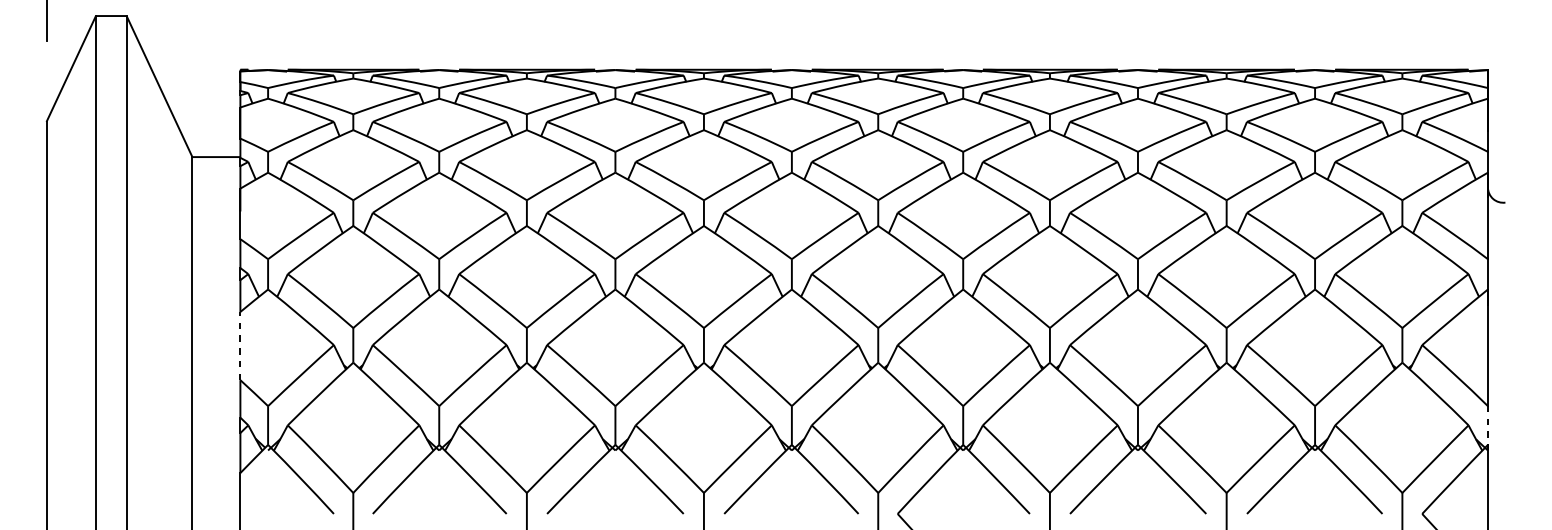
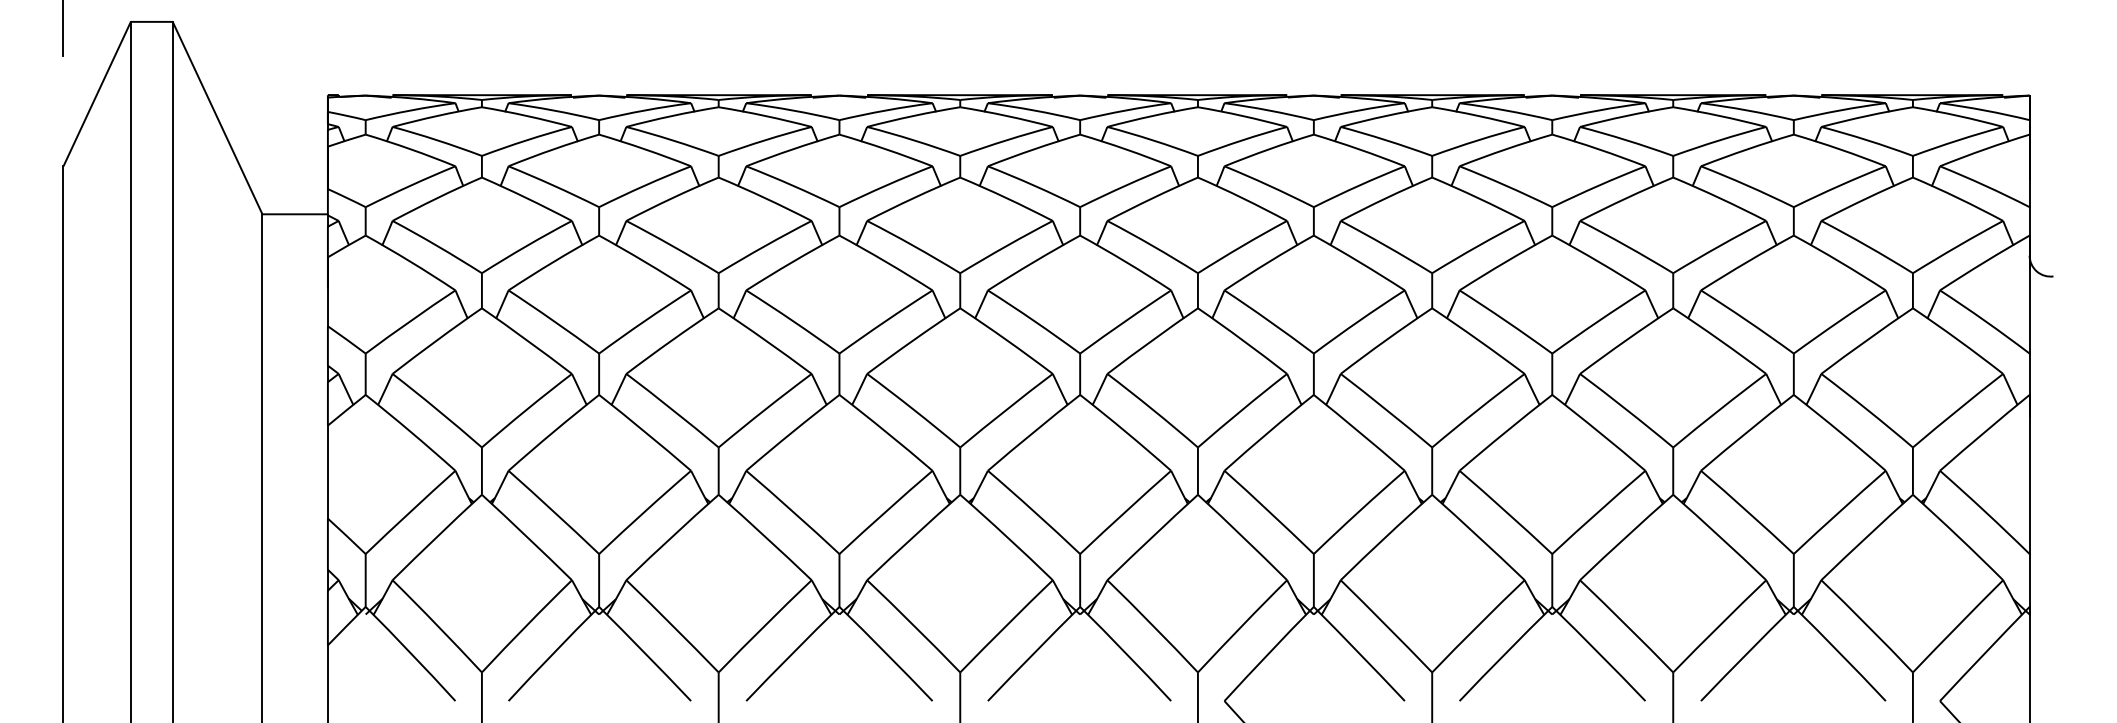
line: (240, 346) -> (327, 472), dashed -> solid
line: (1487, 427) -> (2029, 583), dashed -> solid

